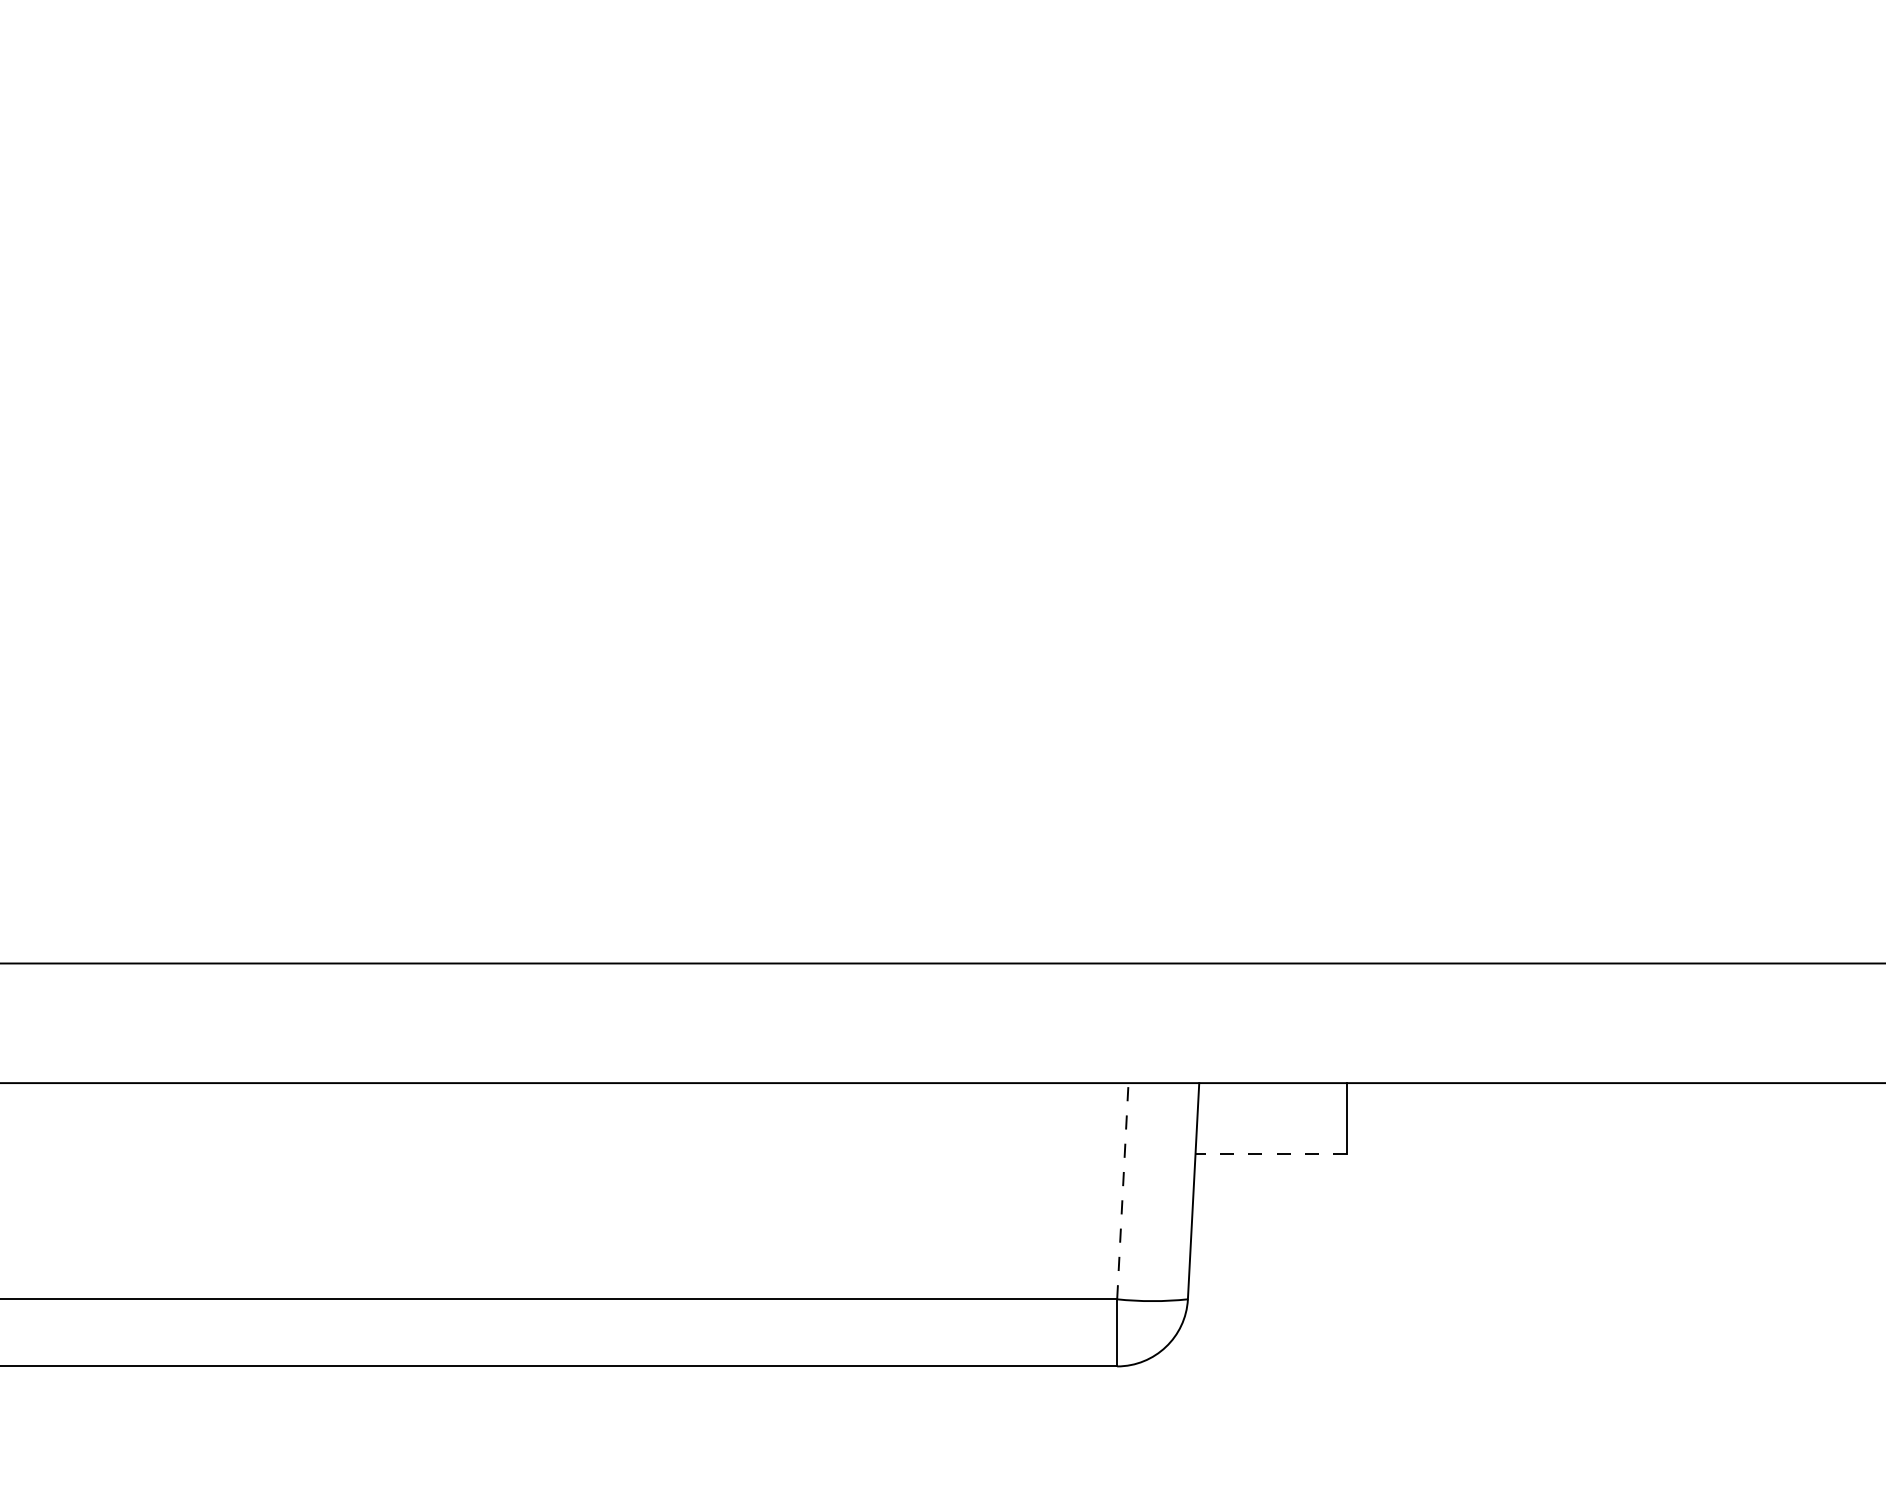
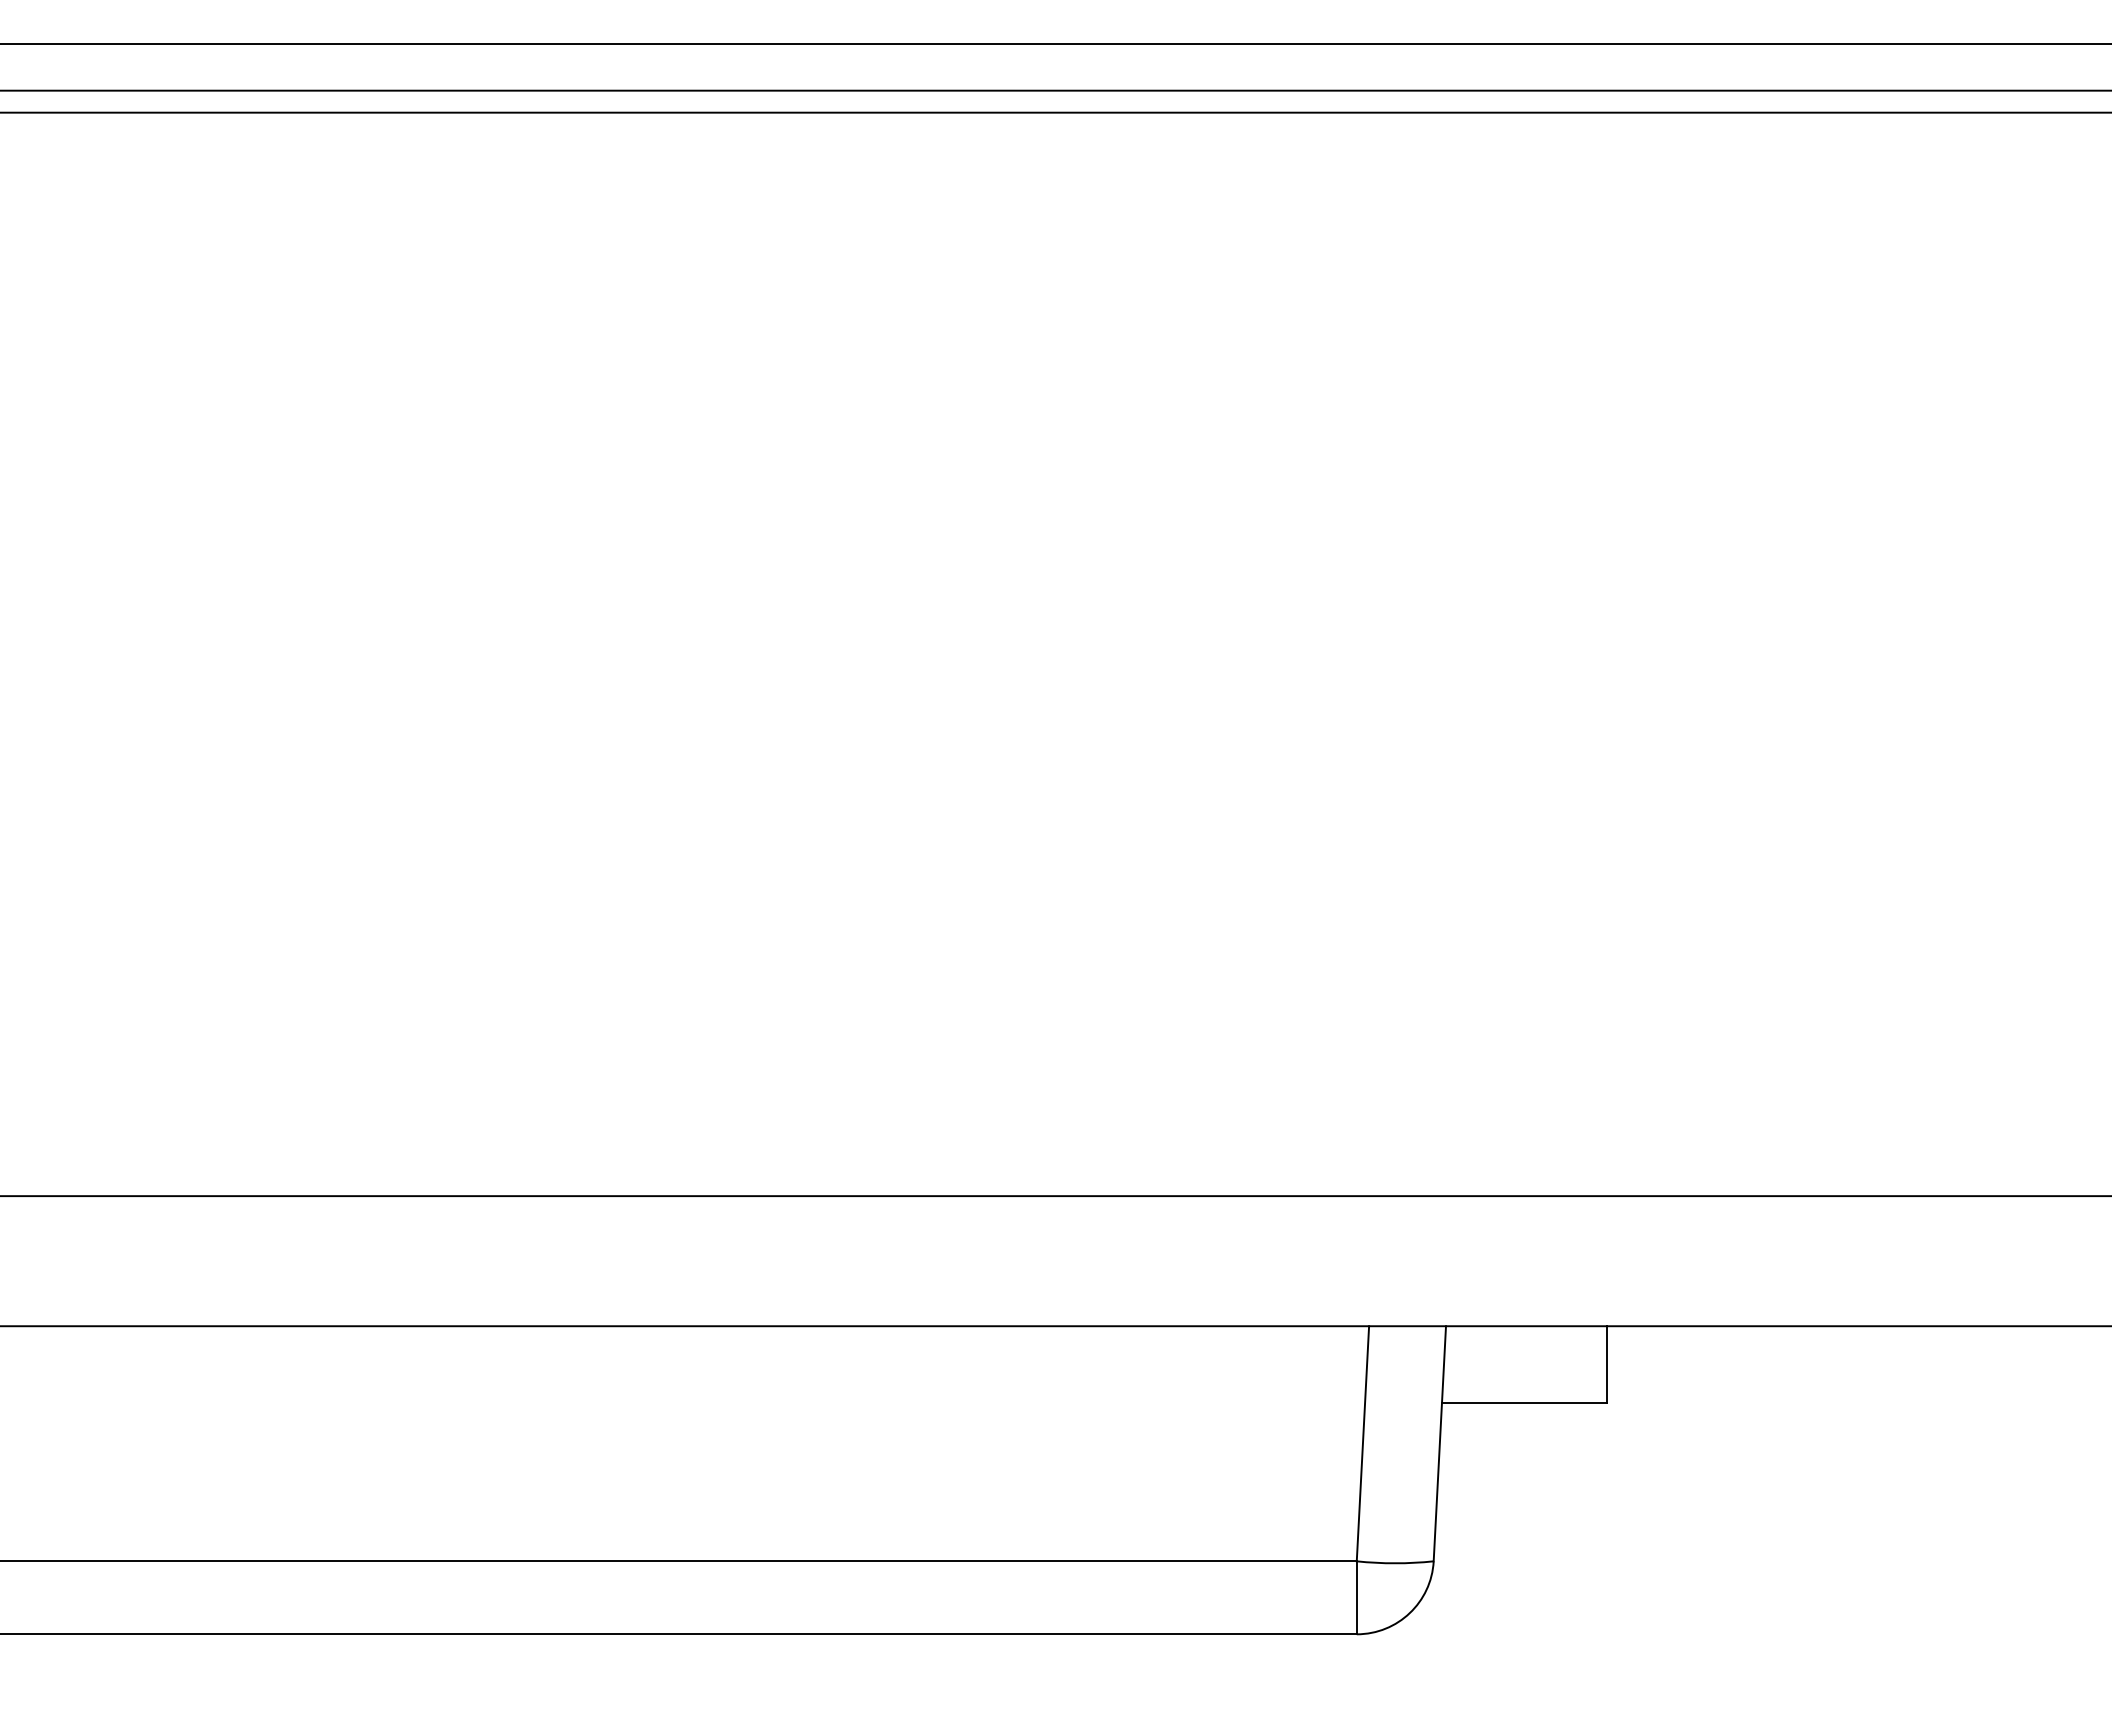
line: (1271, 1154) -> (1524, 1403), dashed -> solid
line: (1122, 1190) -> (1362, 1443), dashed -> solid

